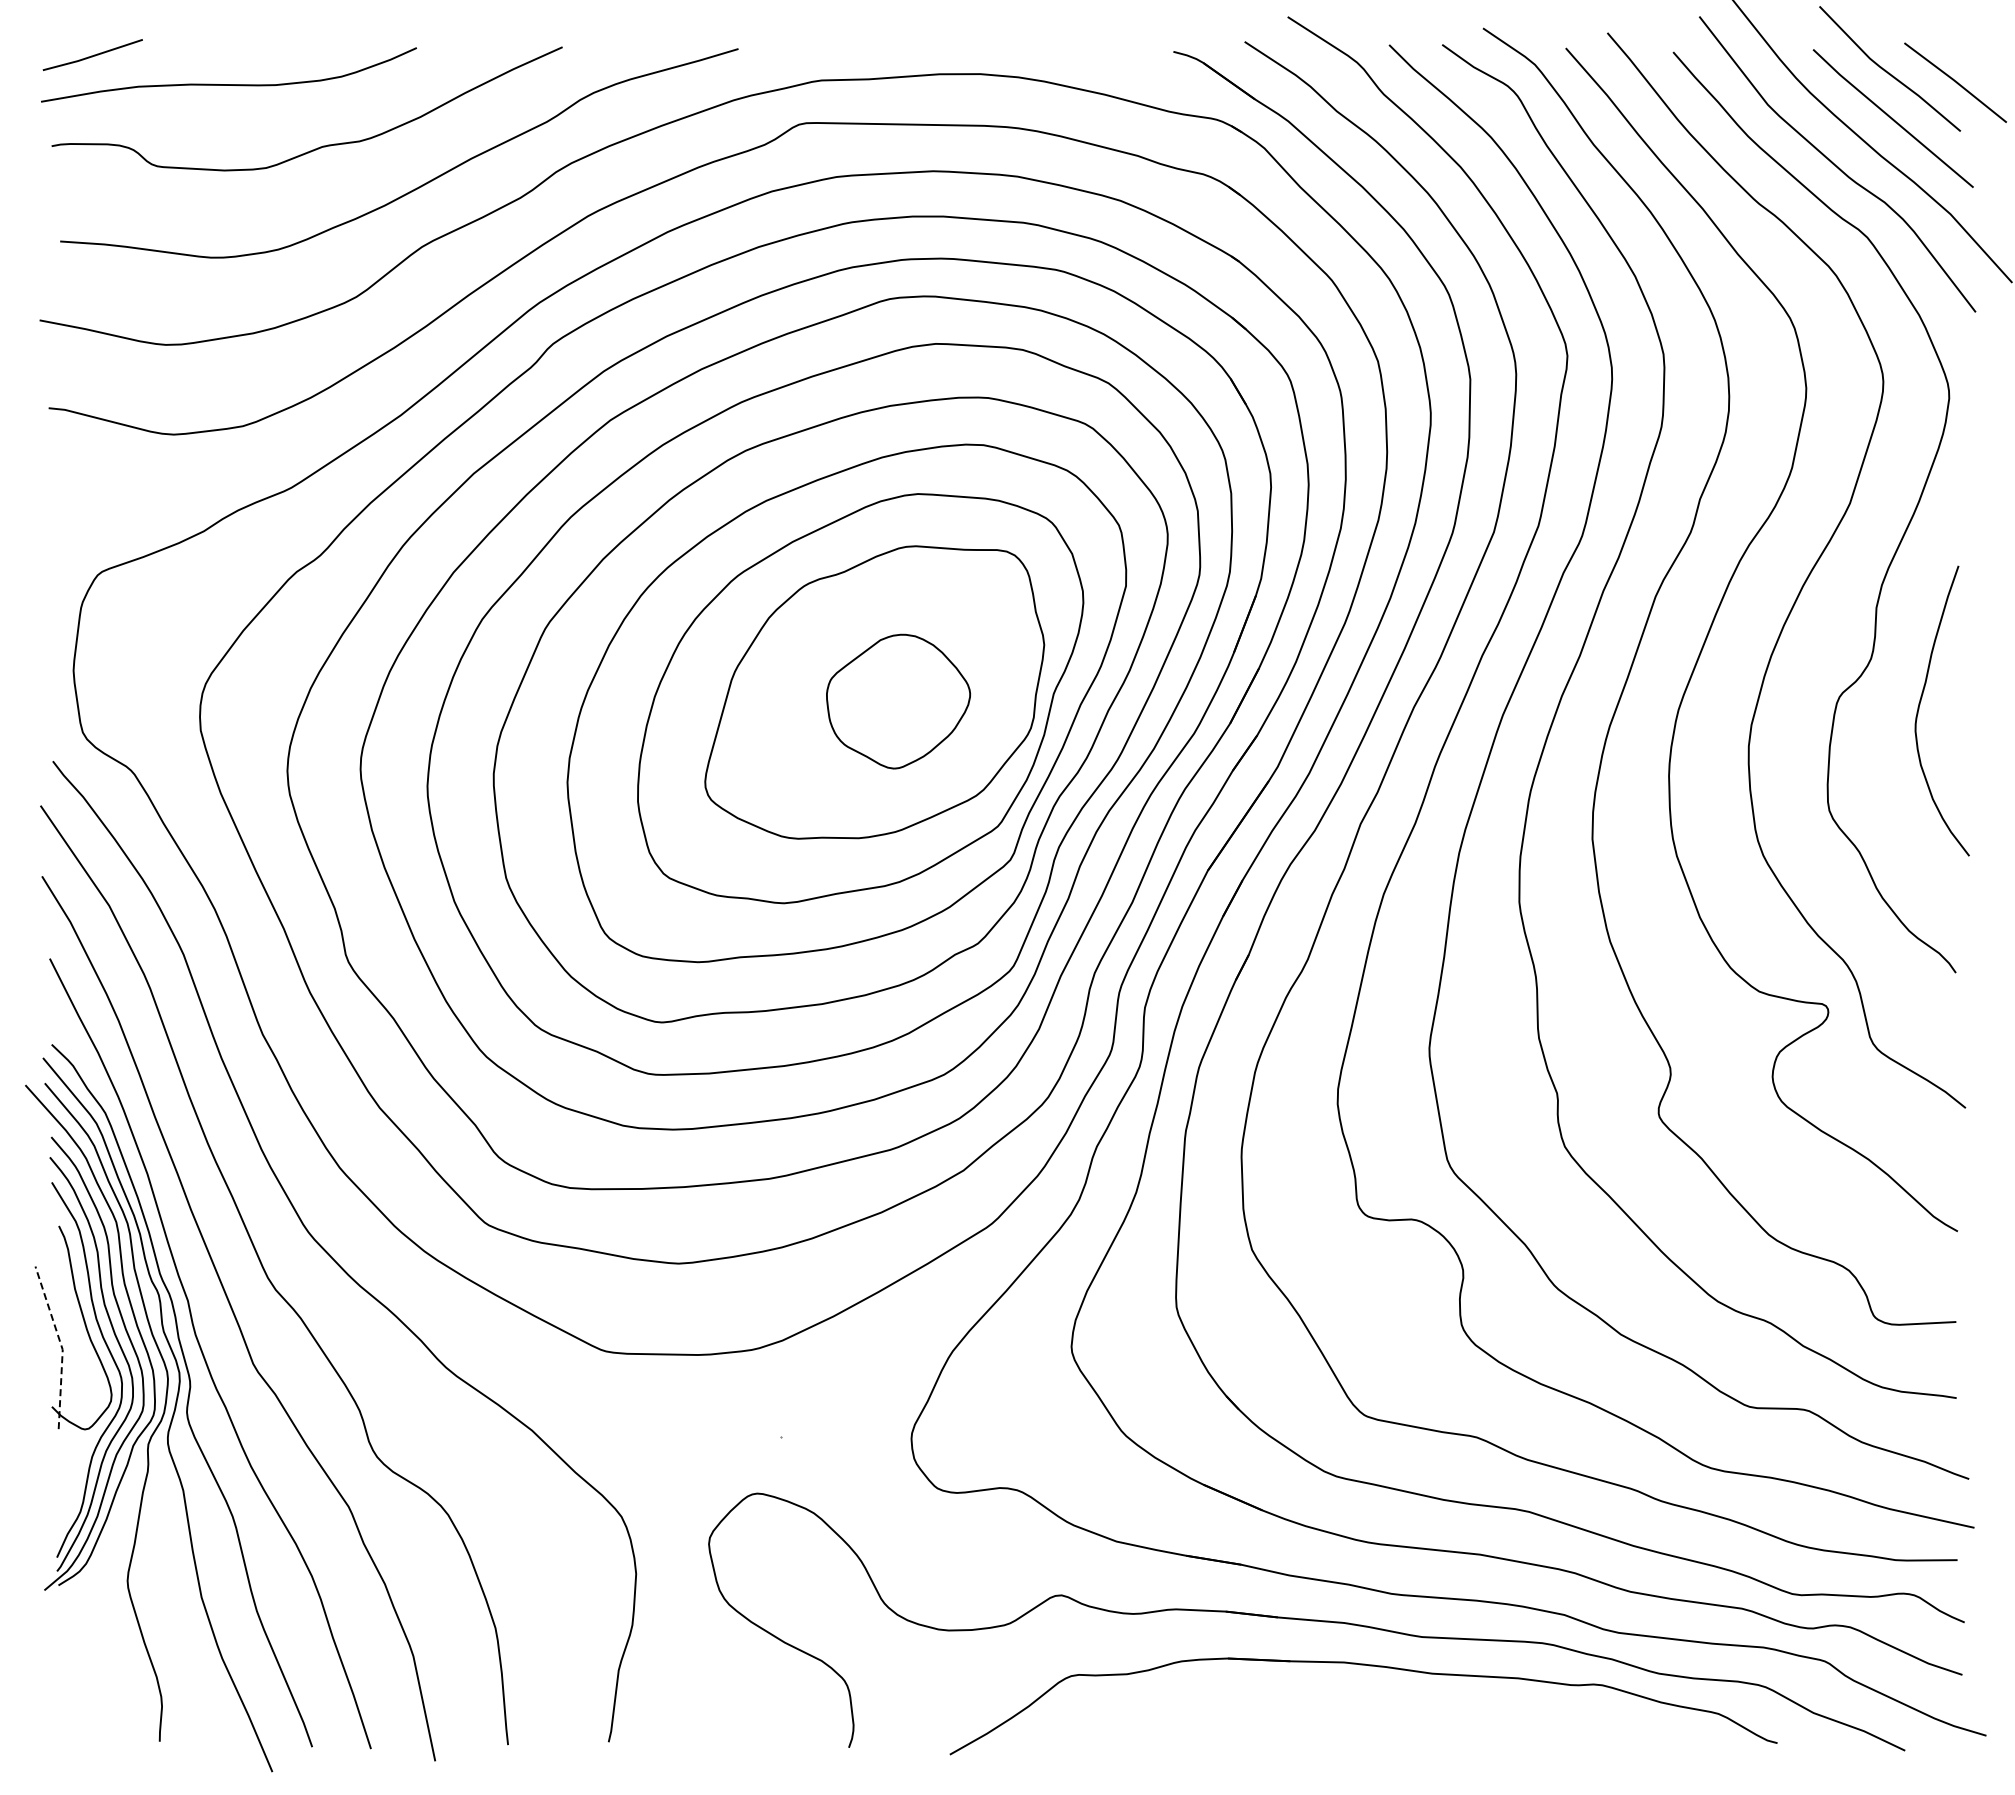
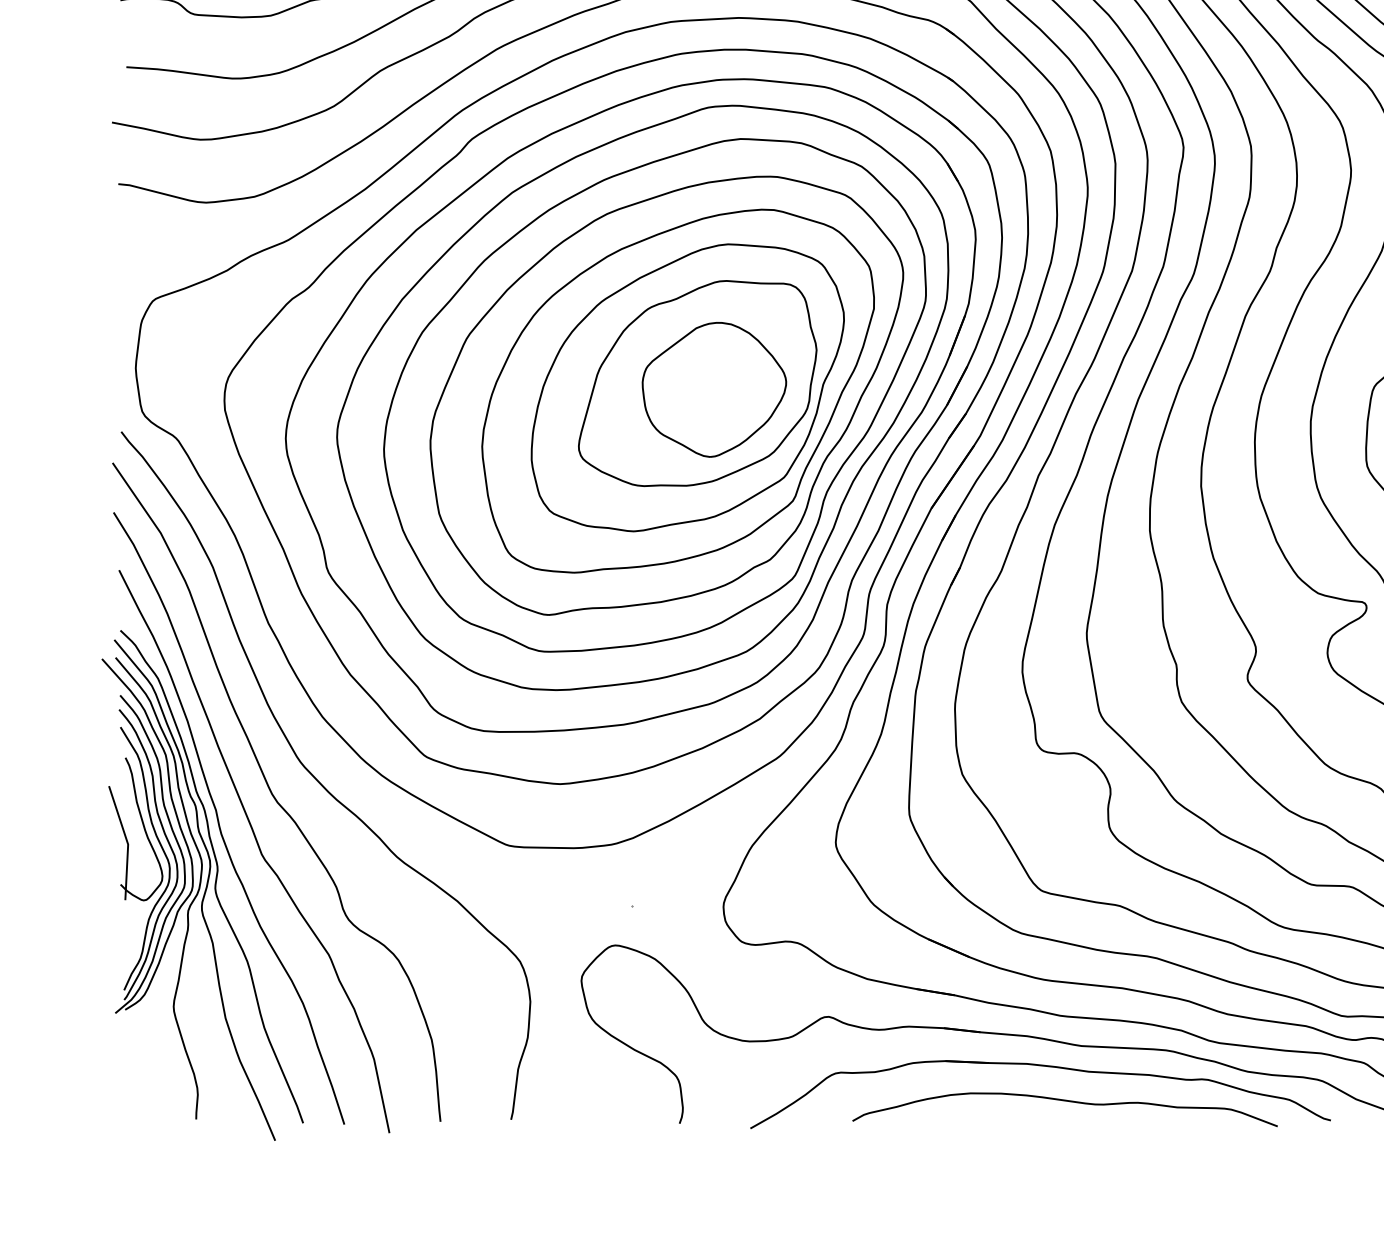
part: (898, 701) -> (714, 389), size x1.43
line: (61, 1345) -> (127, 841), dashed -> solid
curve: (1401, 1716) -> (1067, 1101), added

